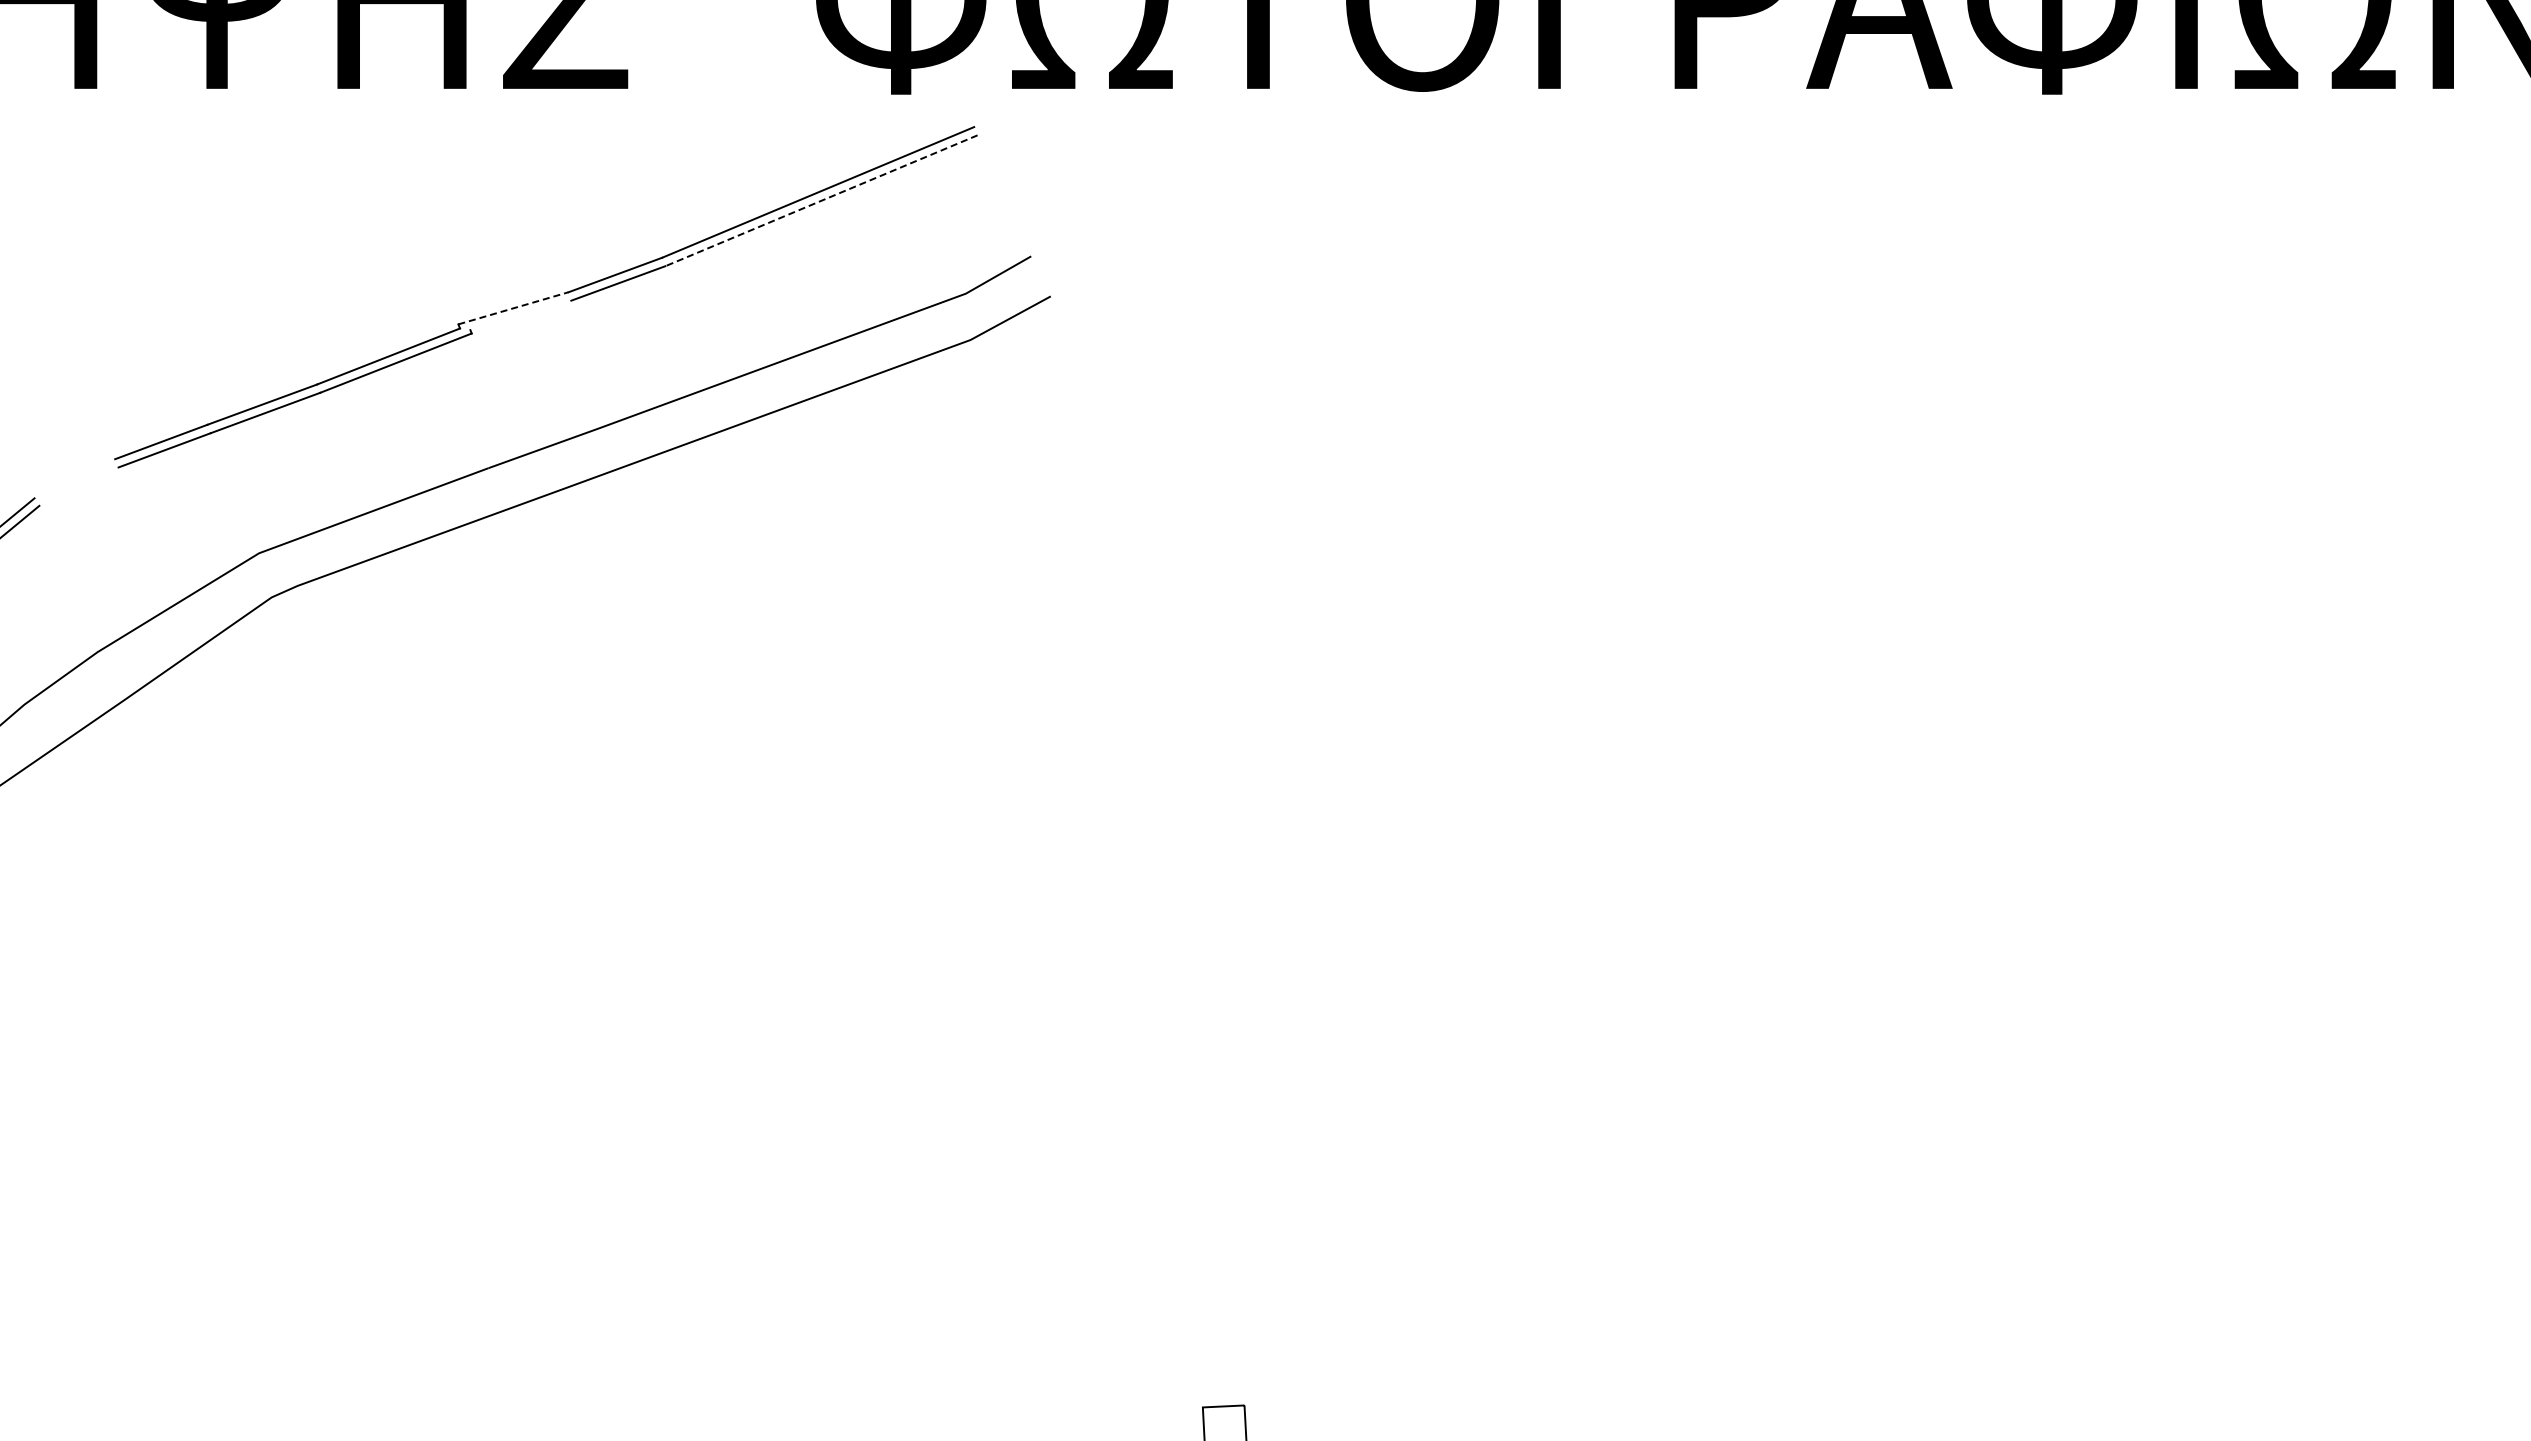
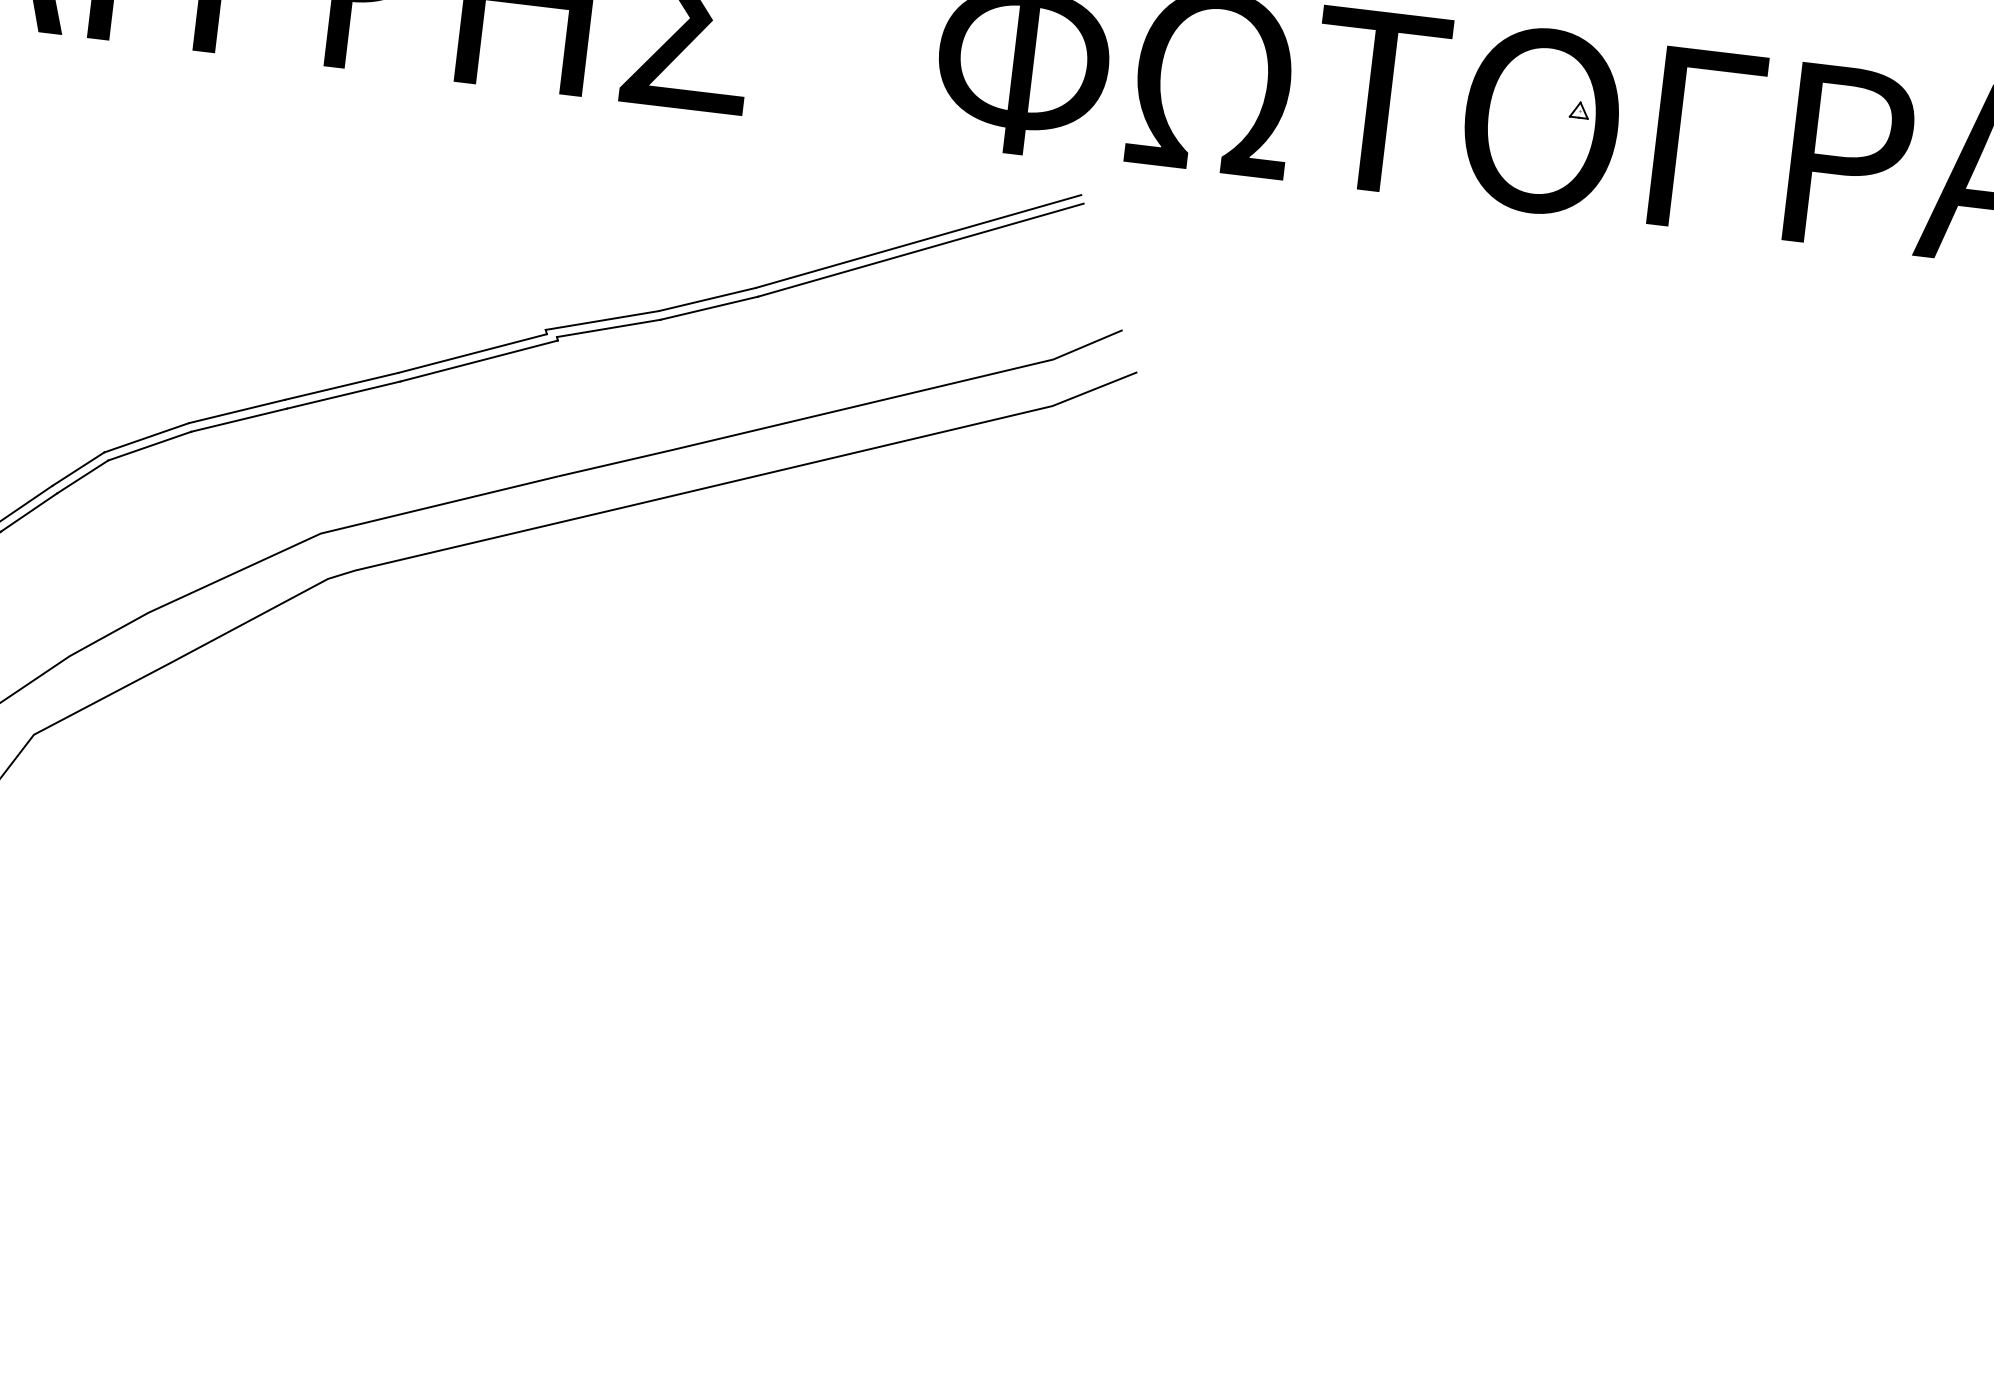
line: (821, 200) -> (920, 249), dashed -> solid
line: (513, 308) -> (602, 320), dashed -> solid
line: (520, 315) -> (608, 328), added
line: (74, 478) -> (146, 437), added
line: (78, 486) -> (149, 445), added

